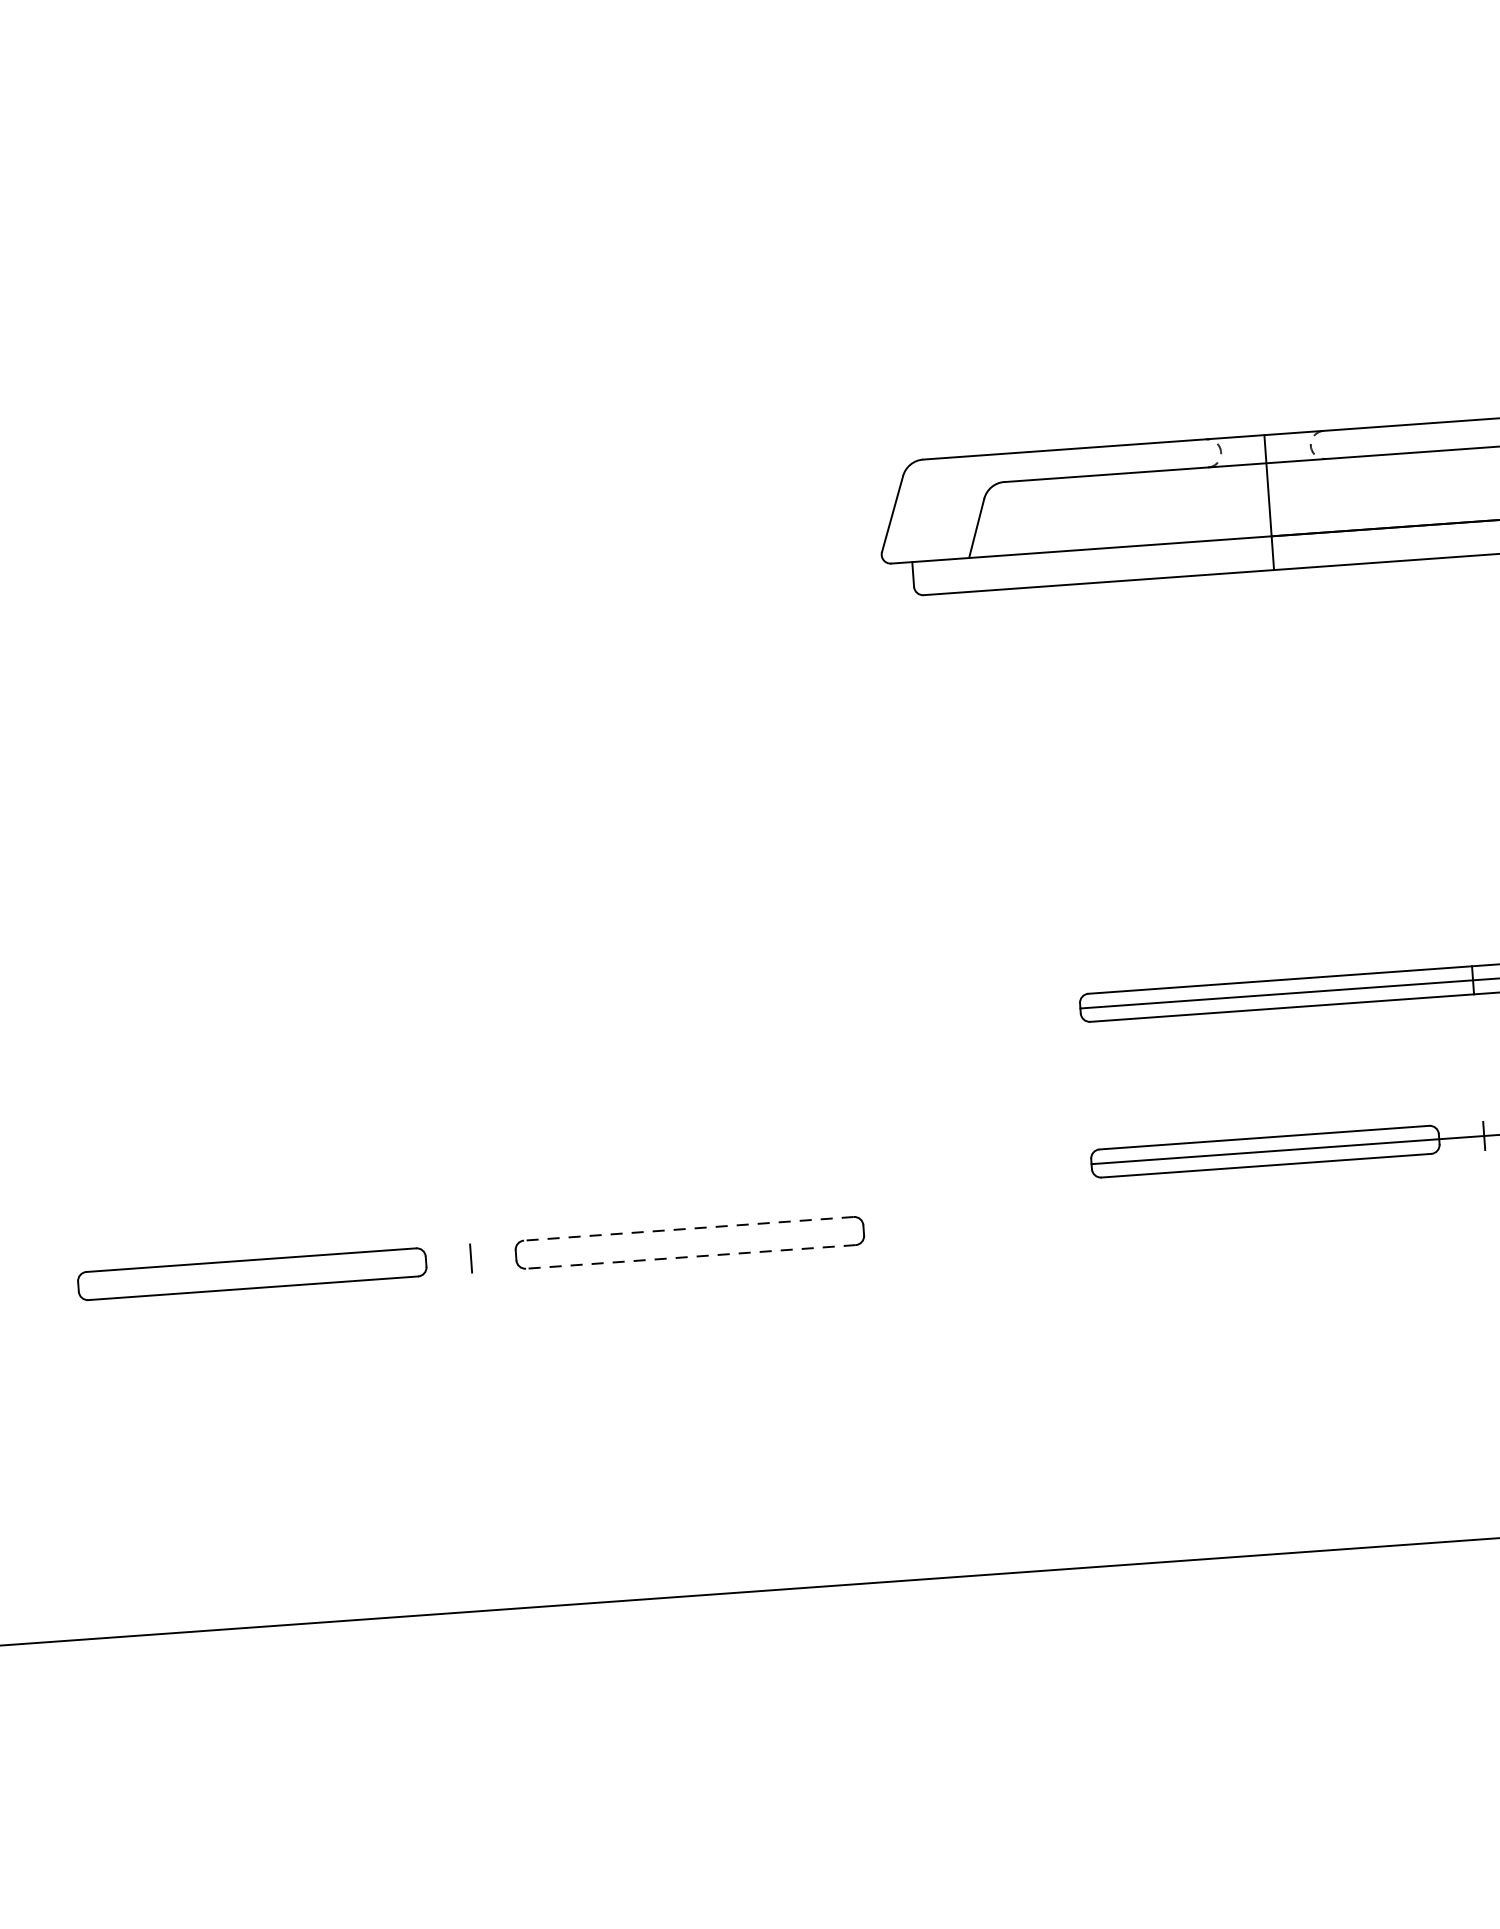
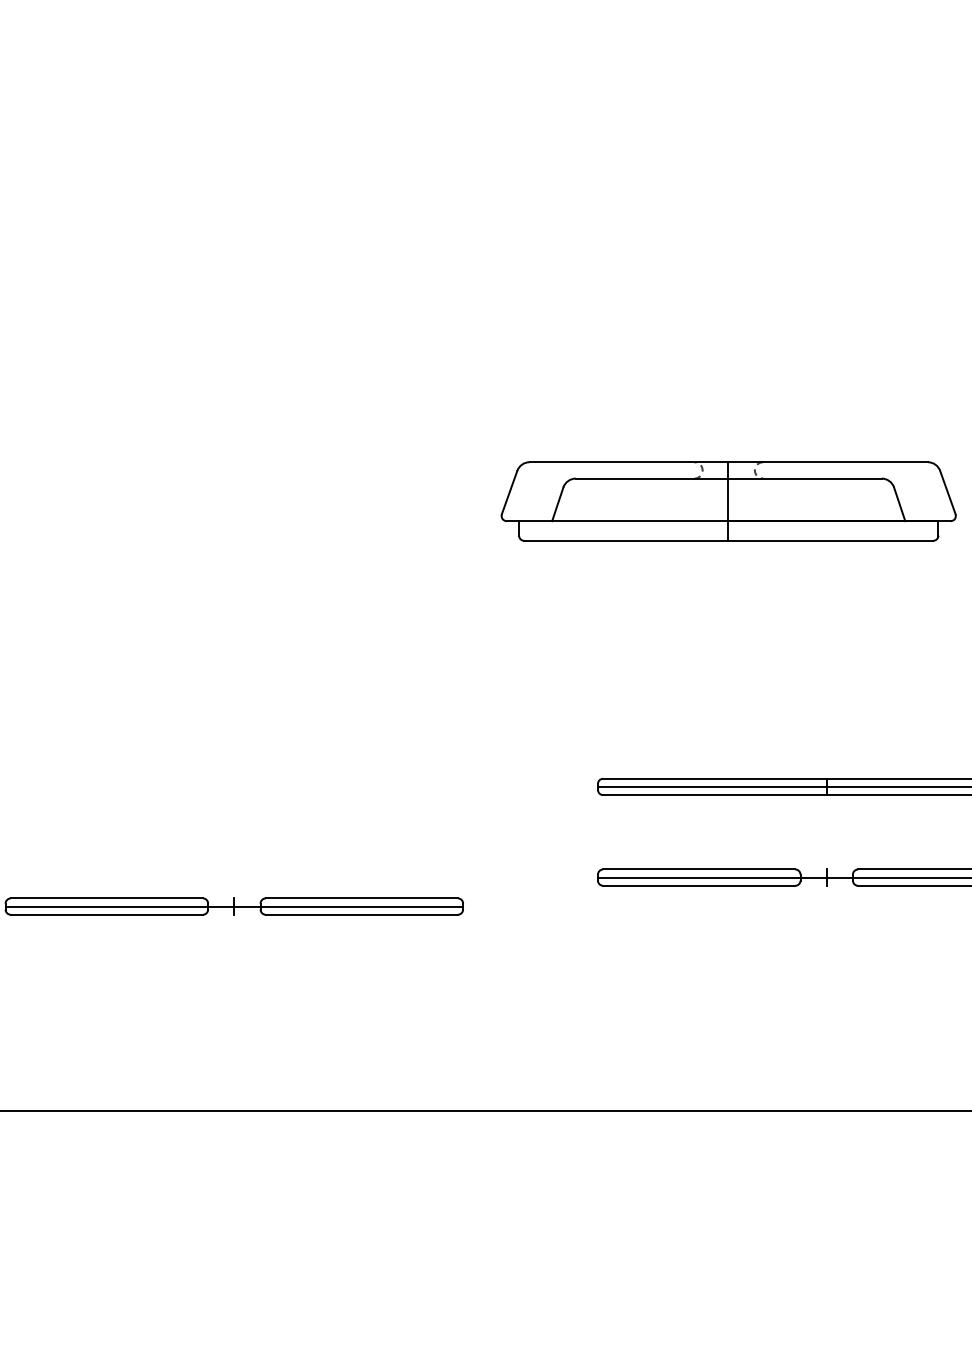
line: (688, 1229) -> (361, 898), dashed -> solid
line: (690, 1256) -> (361, 914), dashed -> solid
line: (471, 1258) -> (234, 906), added

